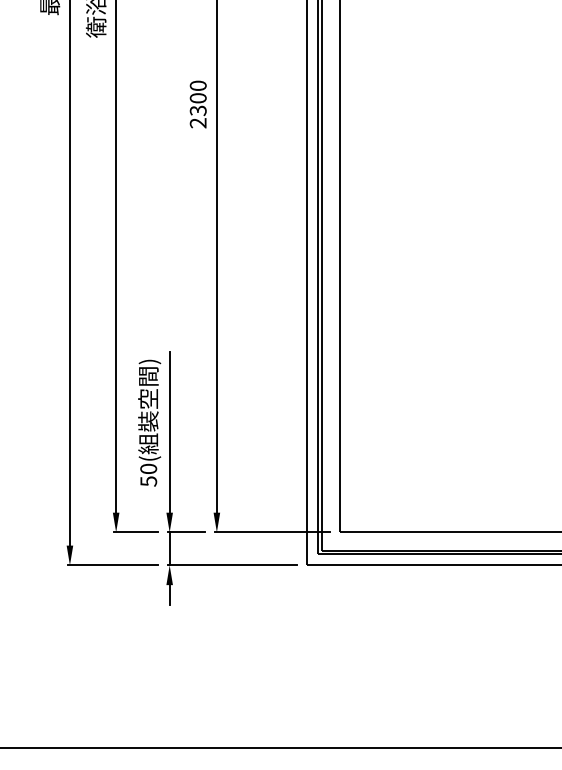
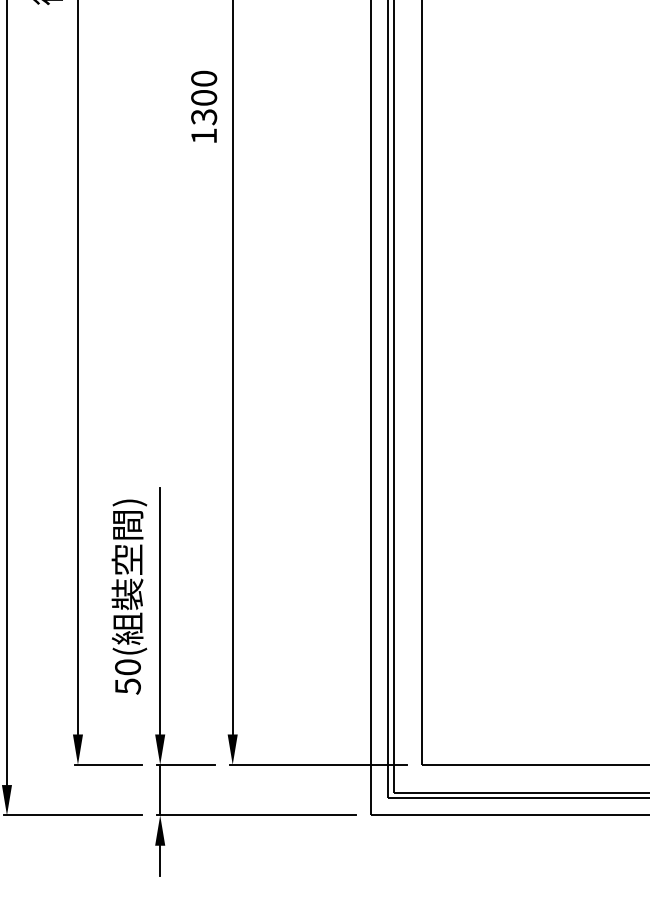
text: (197, 123) -> (202, 136), 2300 -> 1300

